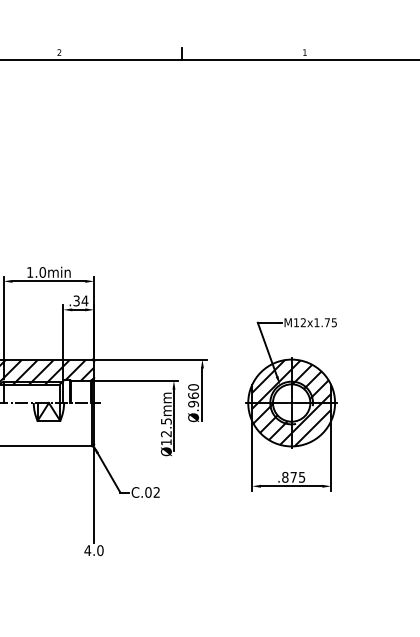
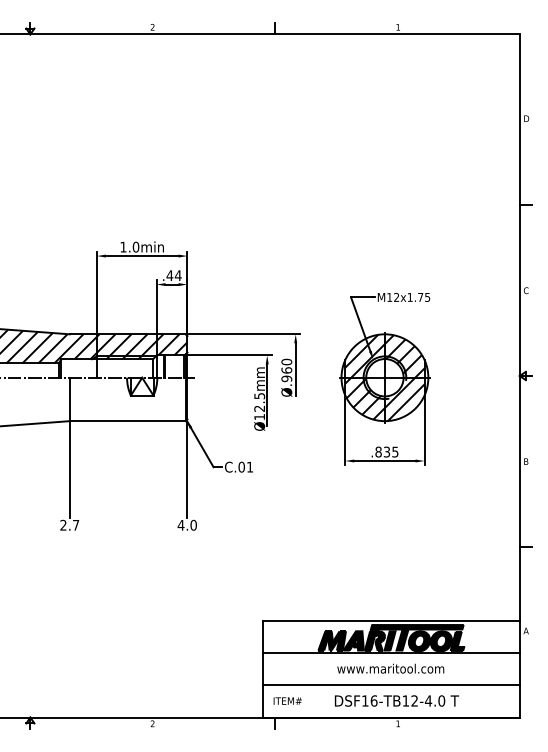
text: (76, 300) -> (169, 275), .34 -> .44
text: (293, 476) -> (386, 451), .875 -> .835
text: (156, 491) -> (249, 466), C.02 -> C.01

